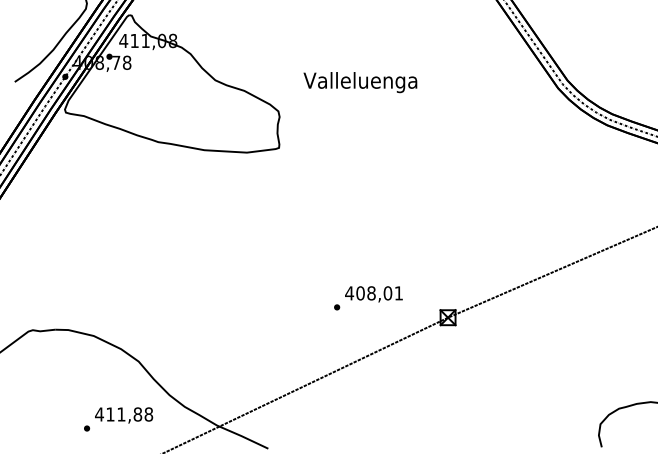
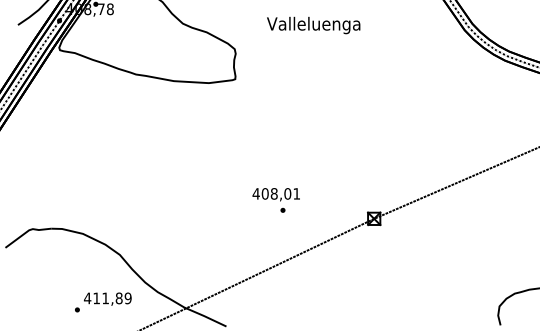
text: (360, 82) -> (313, 25), moved
text: (373, 294) -> (275, 194), moved
text: (148, 414) -> (127, 298), 411,88 -> 411,89

